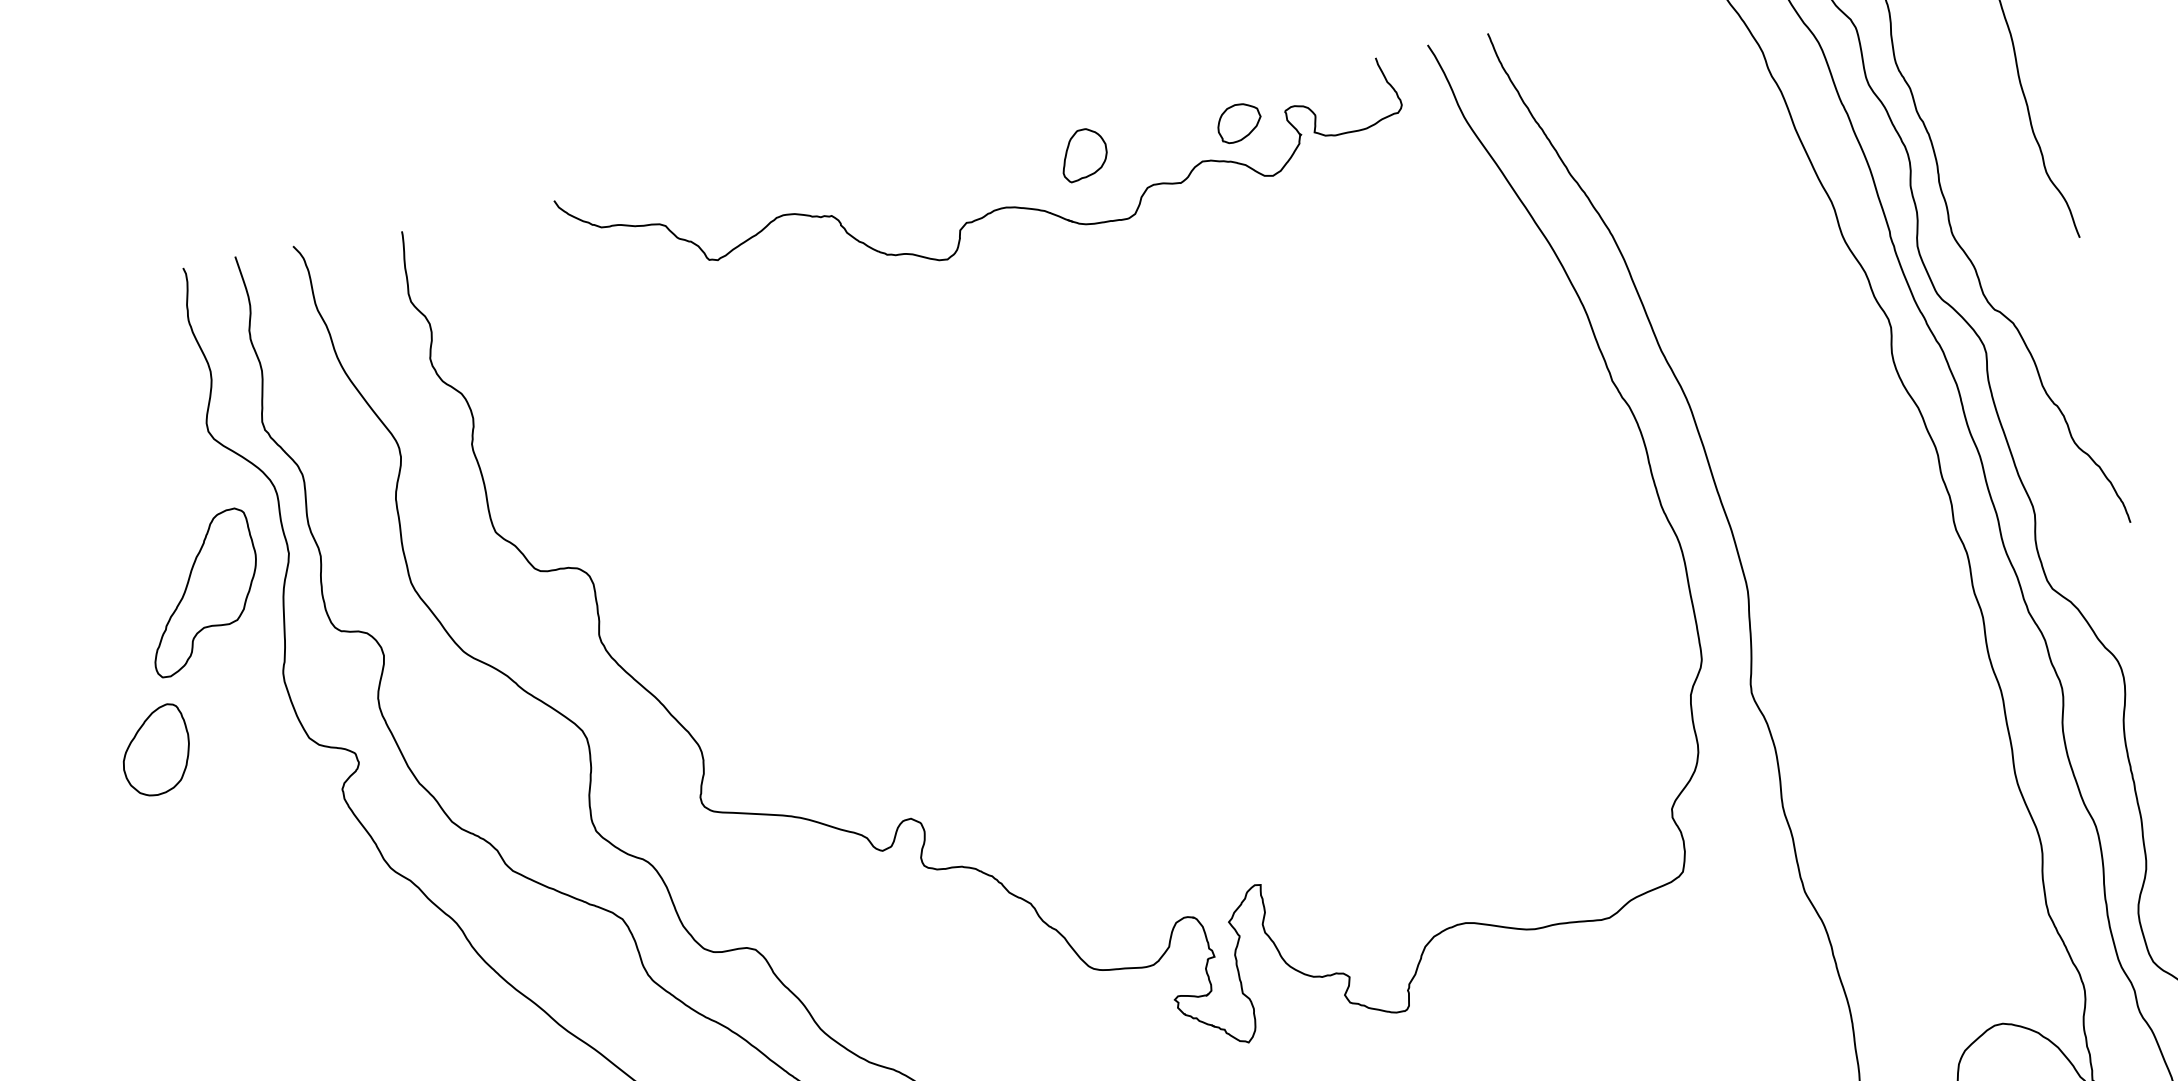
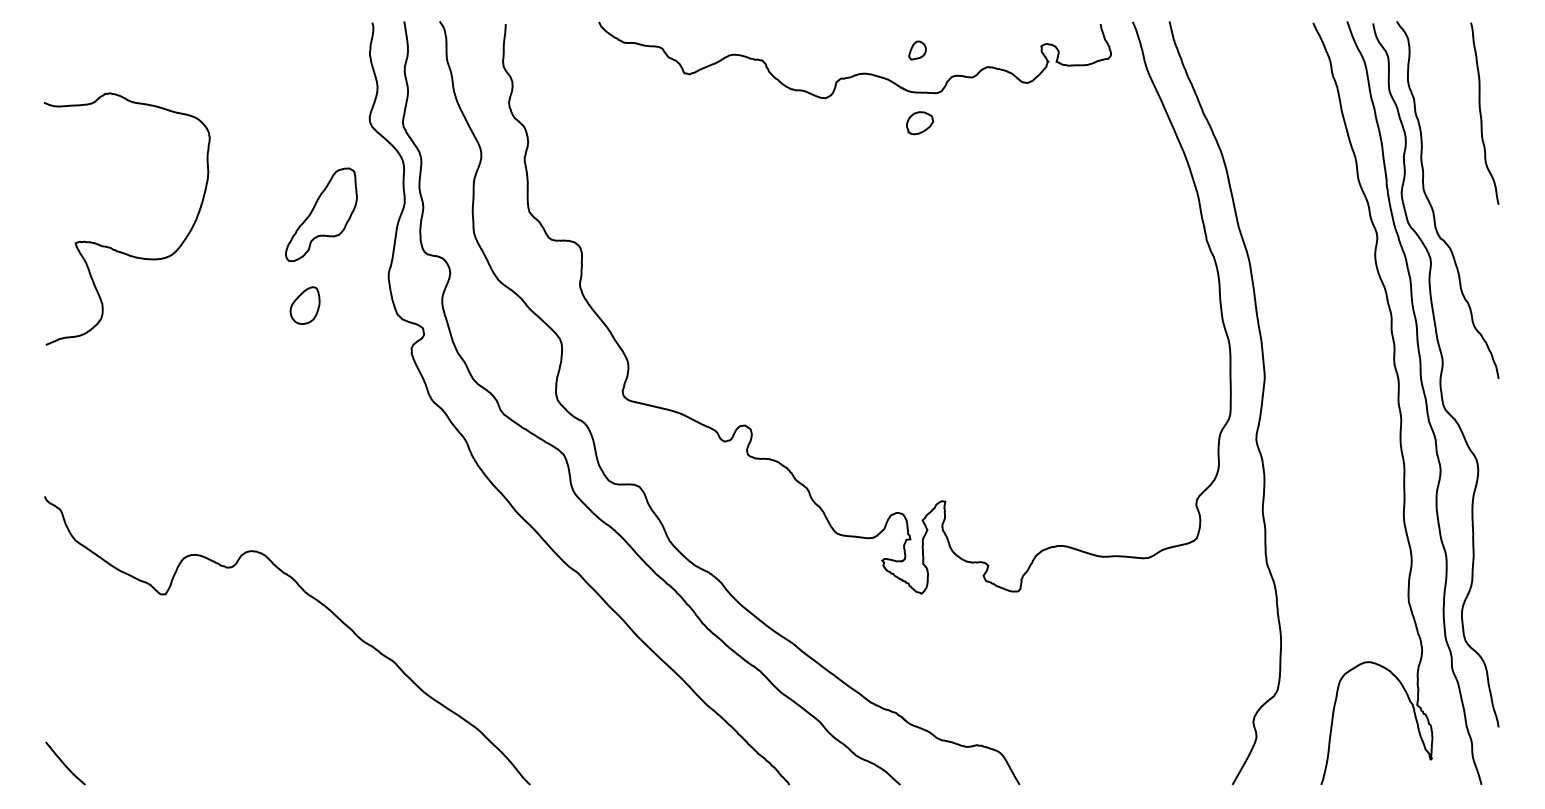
part: (1240, 123) -> (920, 123), moved
part: (1083, 154) -> (917, 50), size x0.6
part: (202, 591) -> (321, 214), moved
part: (154, 750) -> (304, 305), size x0.7

